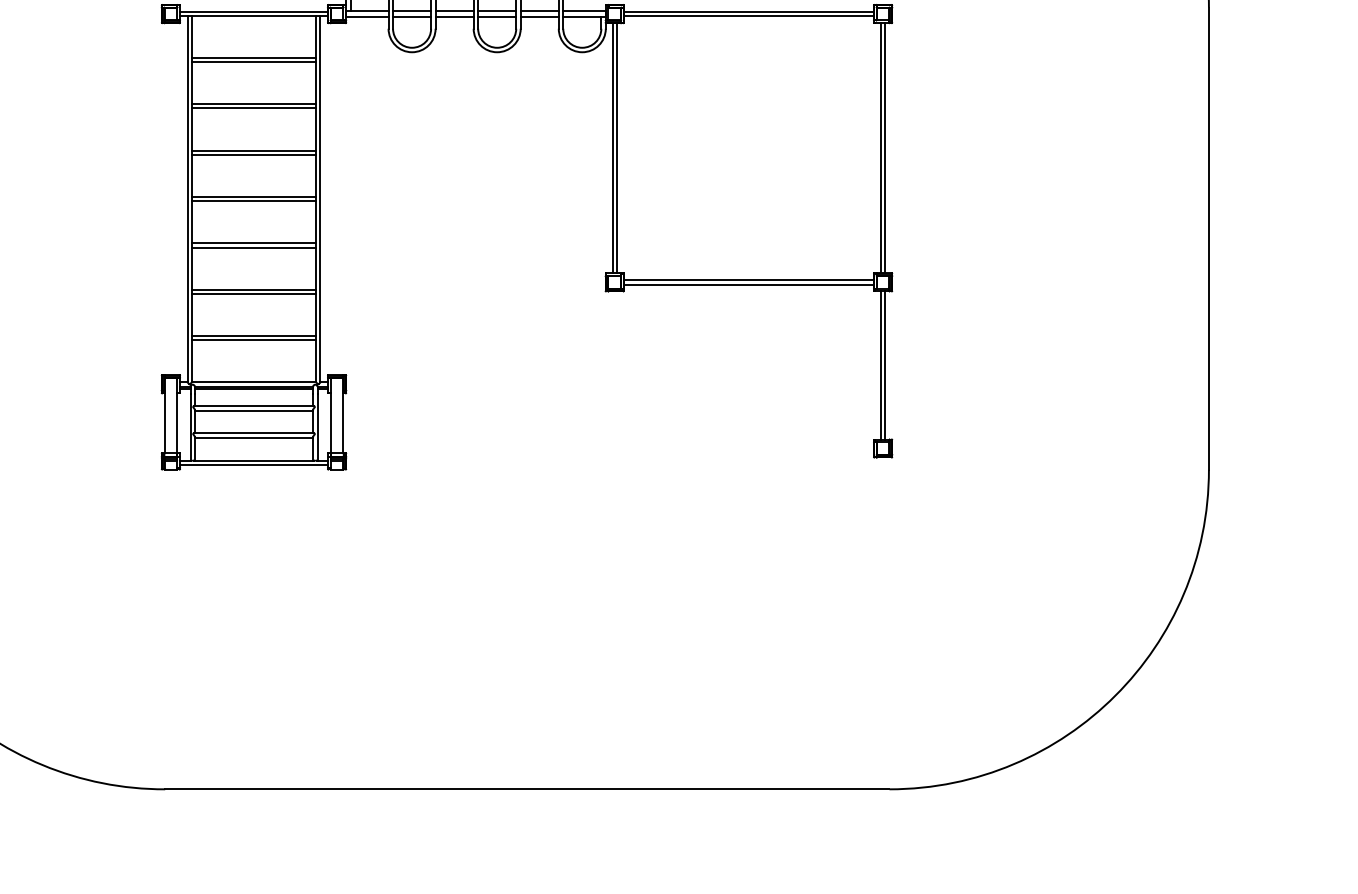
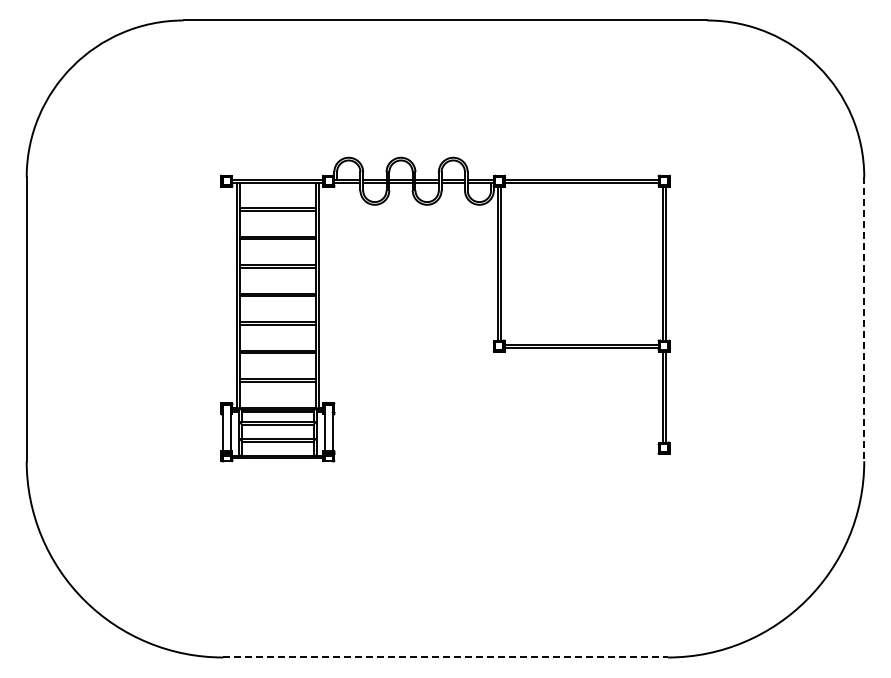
line: (1209, 238) -> (864, 319), solid -> dashed
line: (528, 789) -> (446, 657), solid -> dashed

